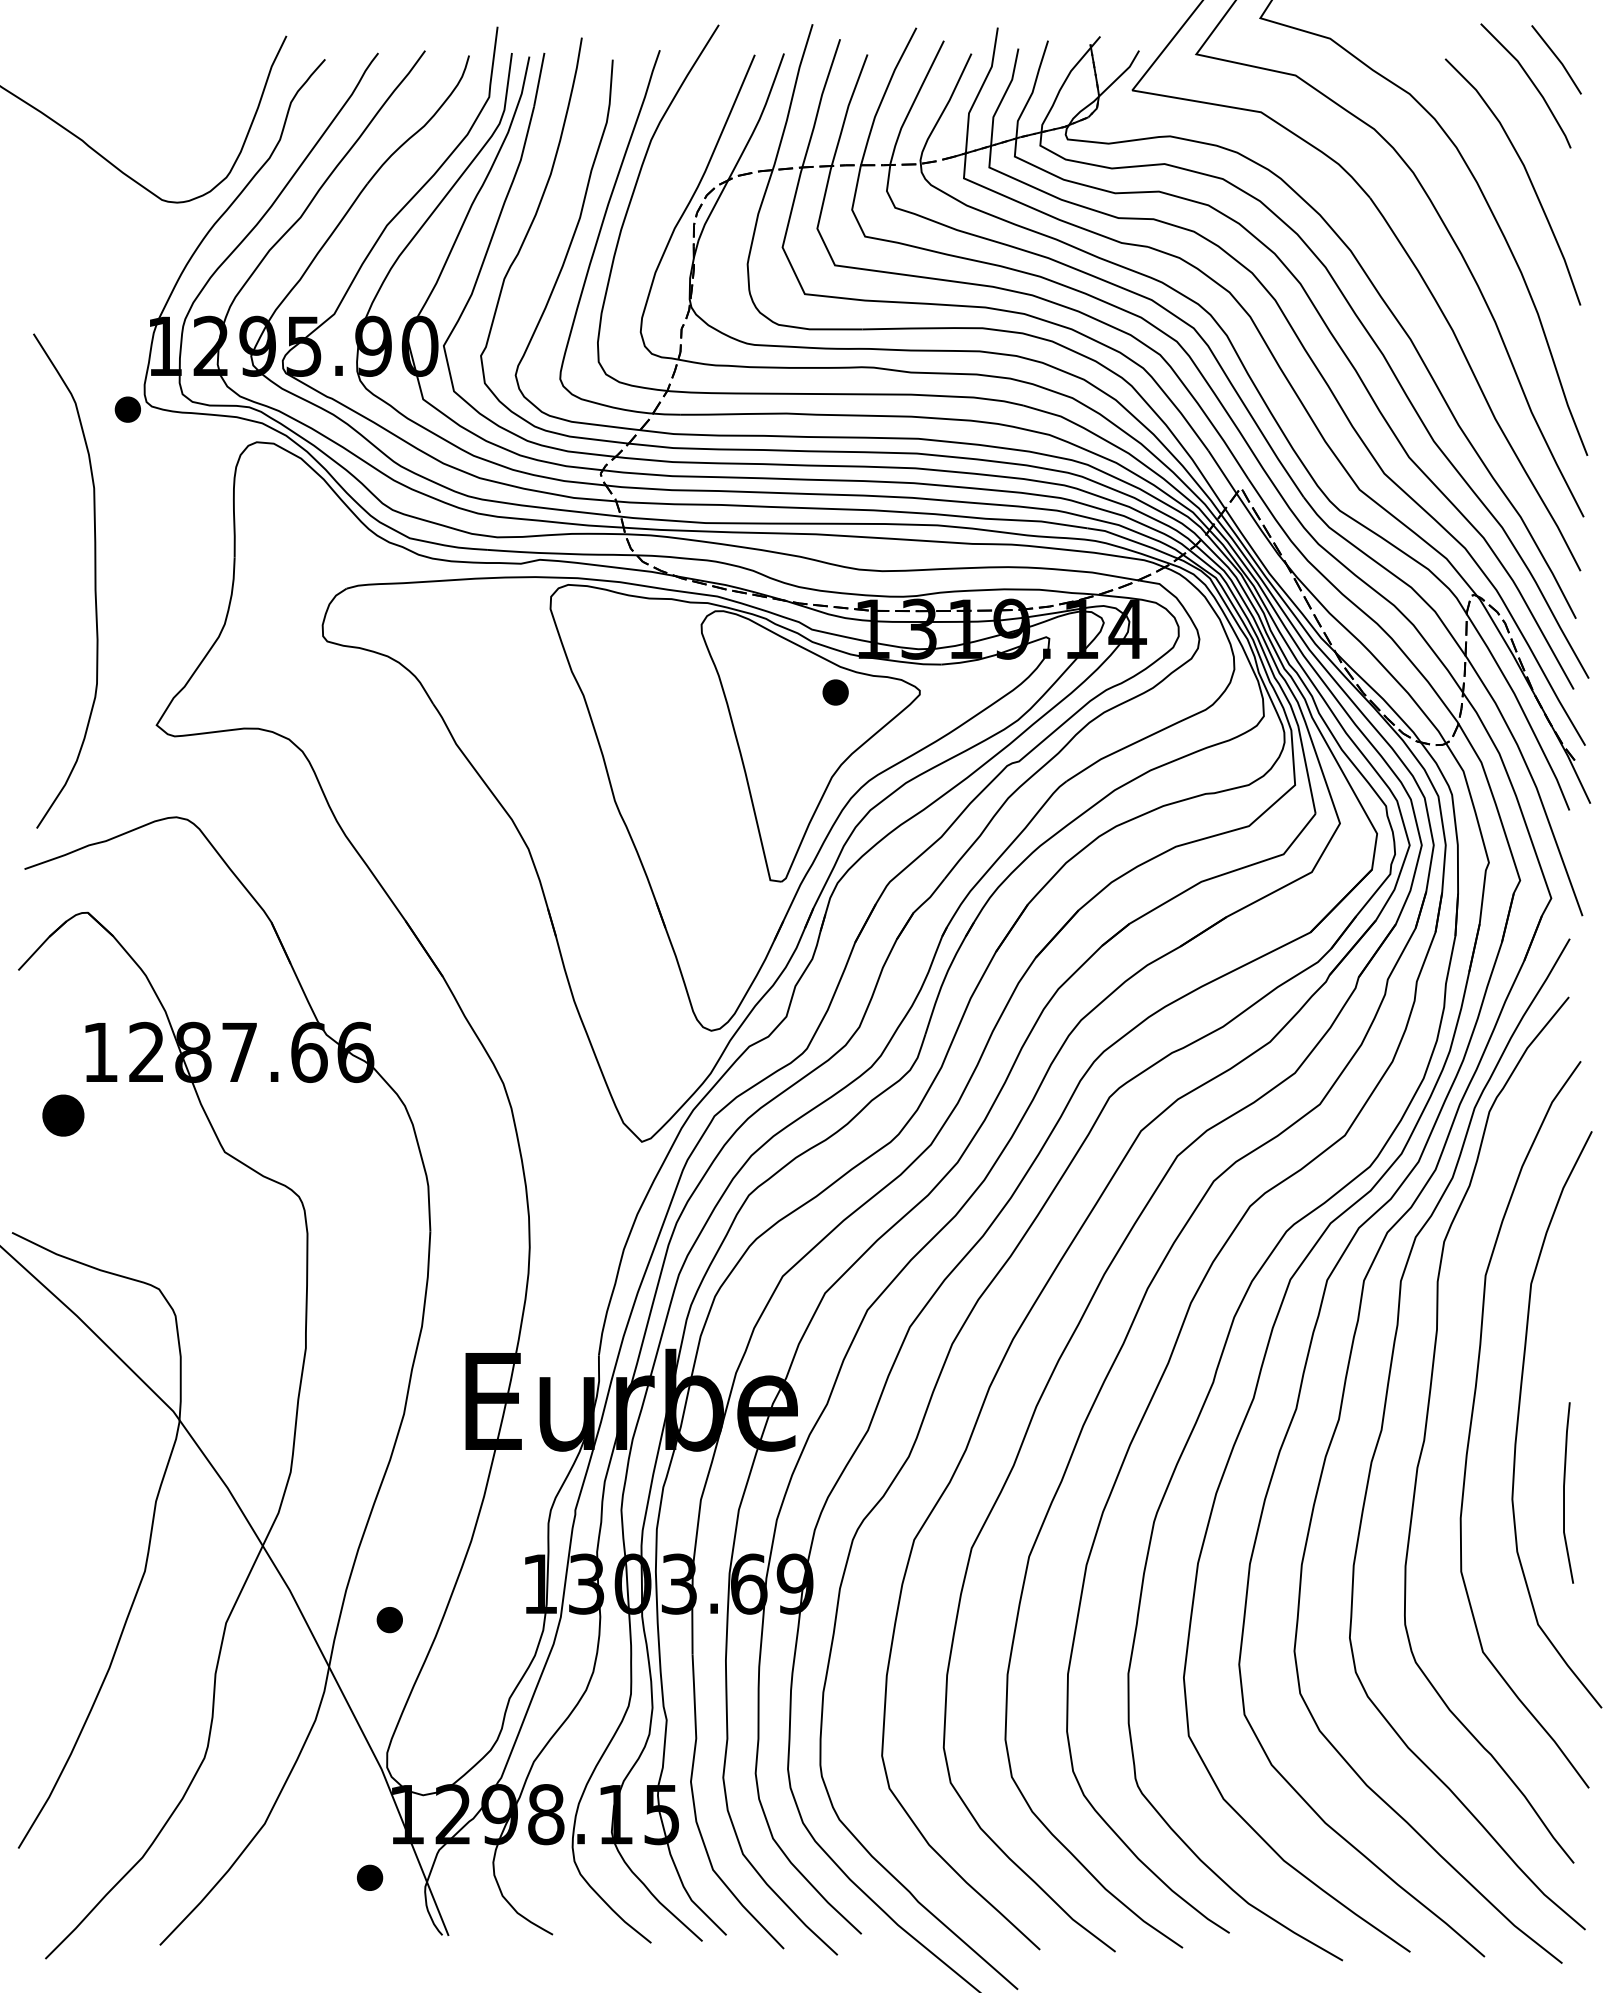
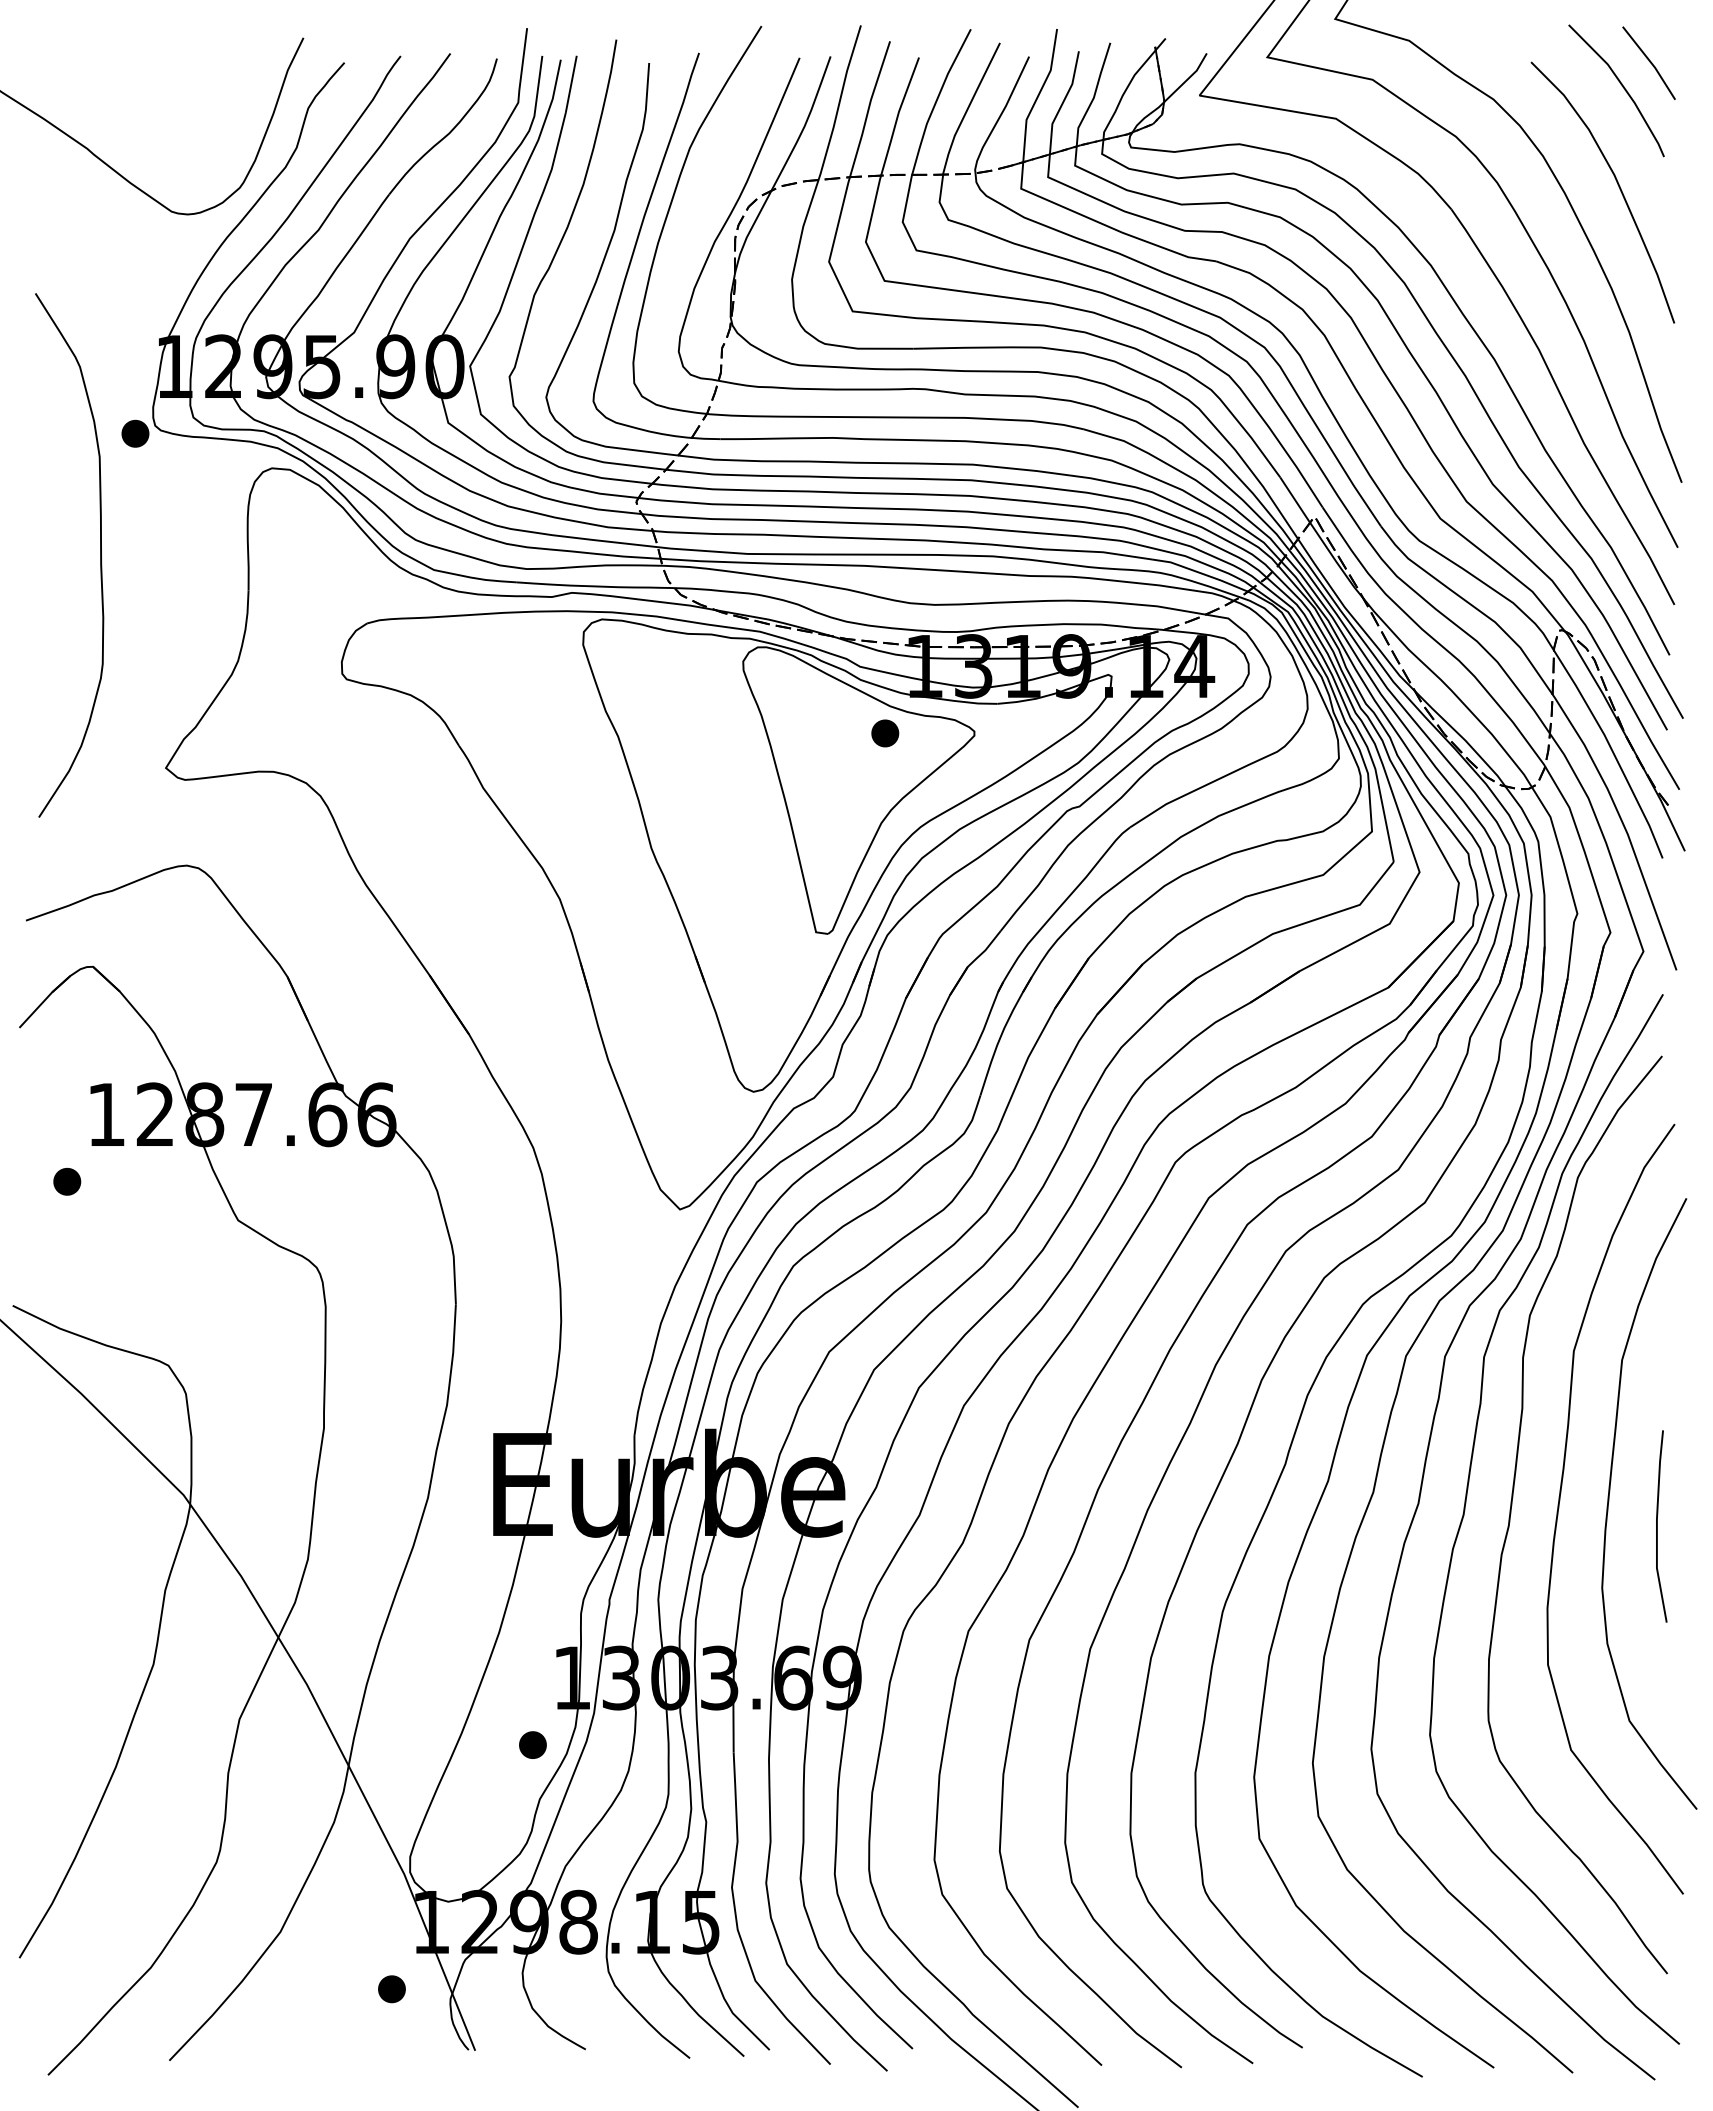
curve: (94, 581) -> (100, 555), moved
part: (63, 1115) -> (67, 1181), size x0.62
line: (1564, 1492) -> (1657, 1526), moved
part: (389, 1619) -> (532, 1744), moved

